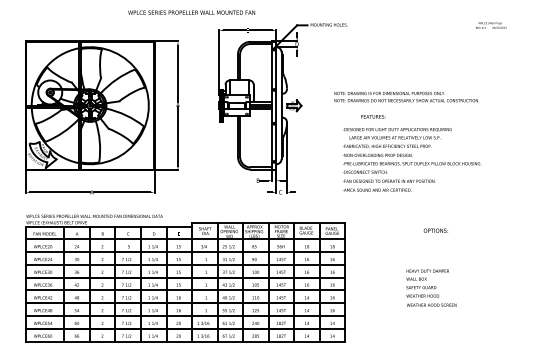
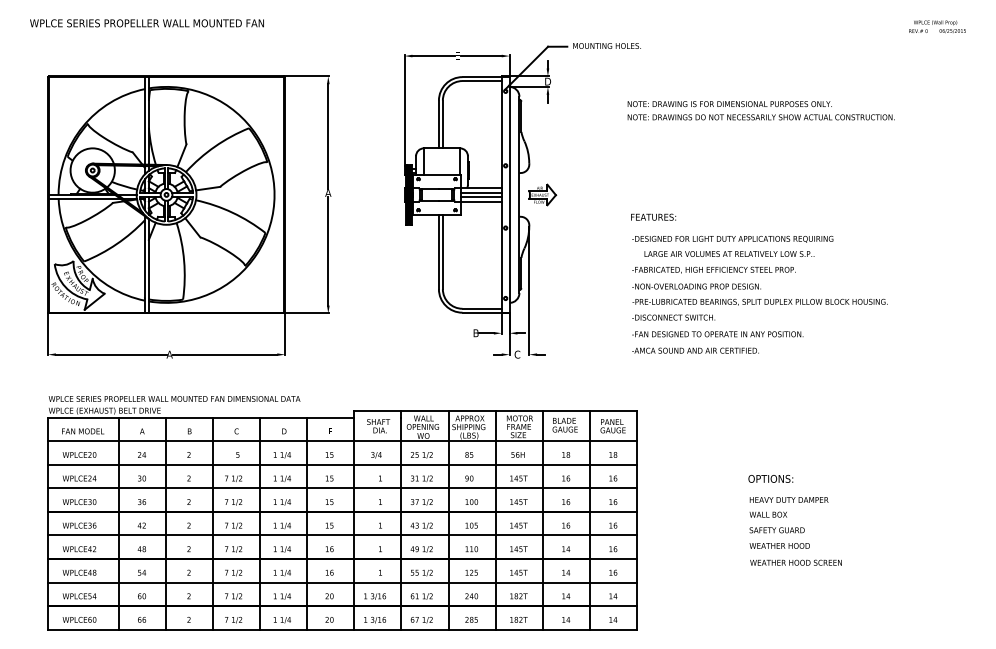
text: (191, 12) -> (146, 22), moved
text: (491, 25) -> (937, 26), moved
text: (405, 97) -> (758, 111), moved
text: (373, 116) -> (653, 216), moved
text: (435, 230) -> (770, 478), moved

